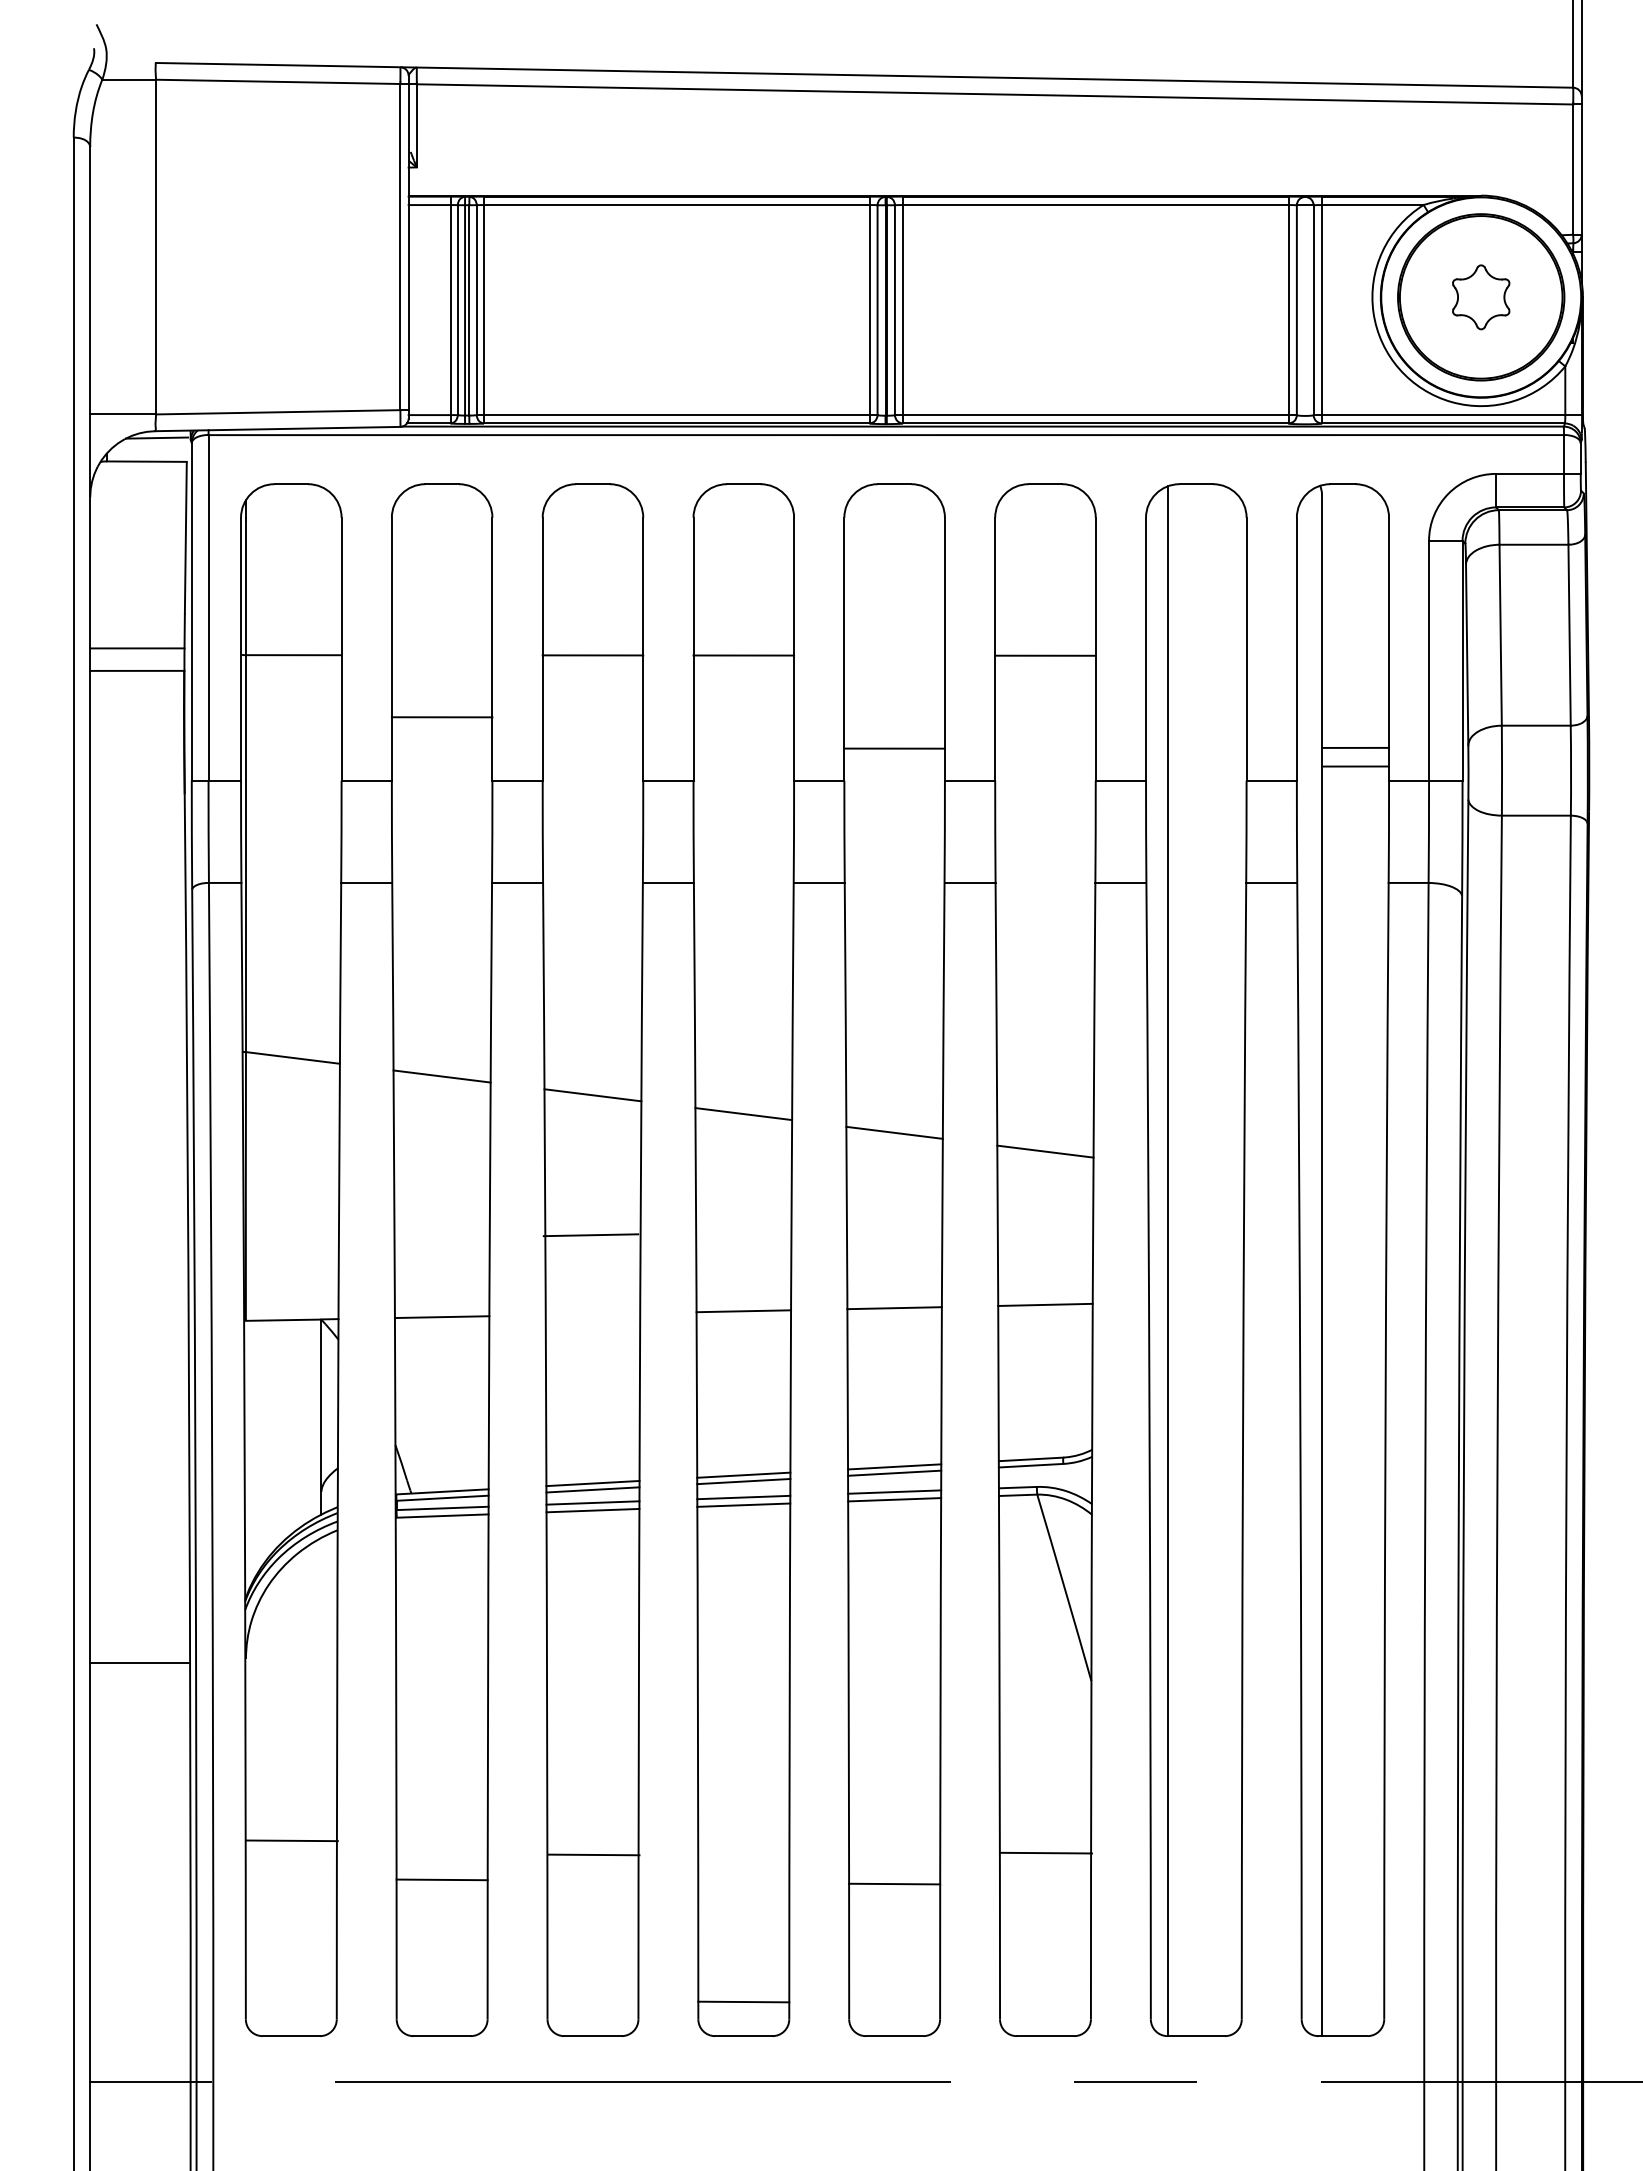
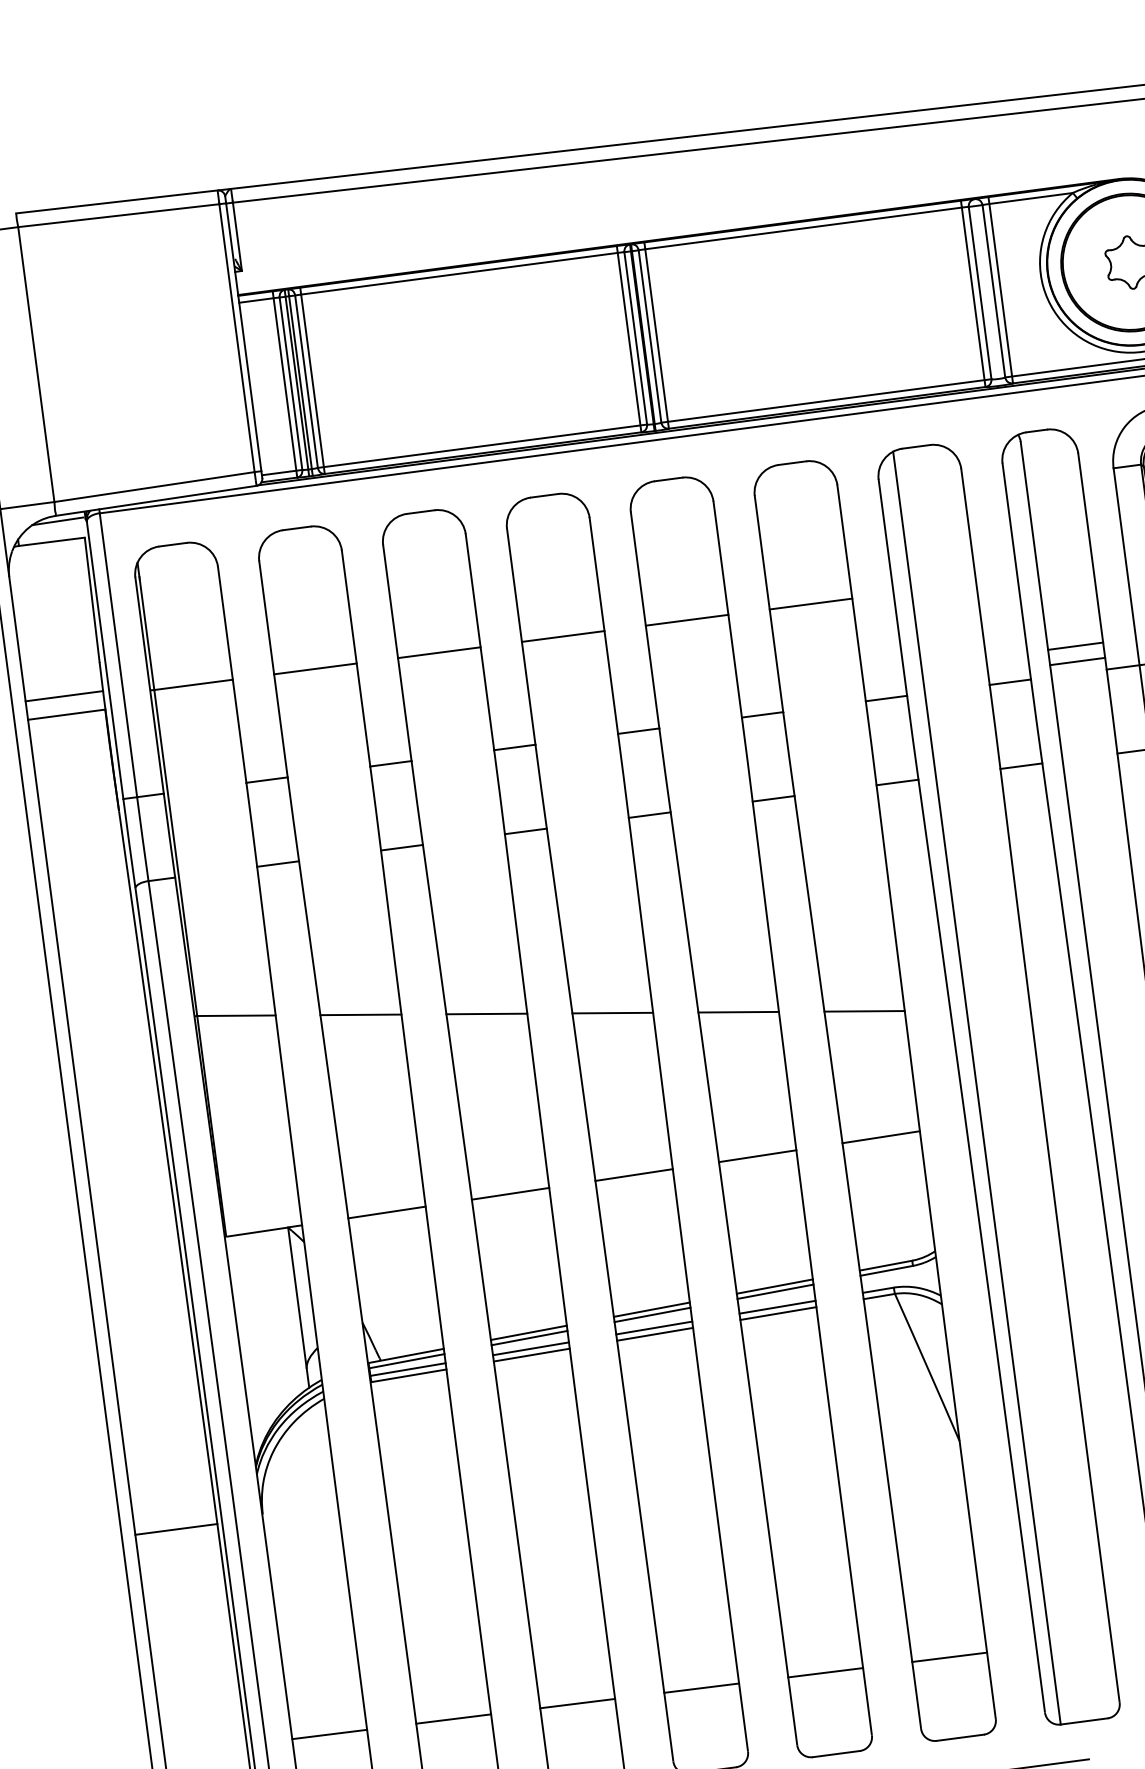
line: (441, 717) -> (314, 669), moved
line: (894, 748) -> (686, 620), moved
line: (590, 1235) -> (510, 1194), moved
line: (291, 1840) -> (328, 1734), moved
line: (1045, 1852) -> (948, 1656), moved
line: (593, 1854) -> (577, 1703), moved
line: (441, 1879) -> (453, 1718), moved
line: (894, 1883) -> (825, 1672), moved
line: (743, 2001) -> (701, 1687), moved

